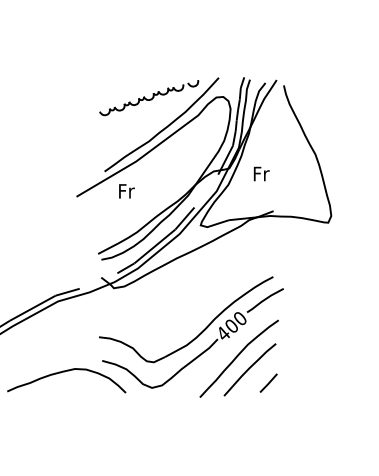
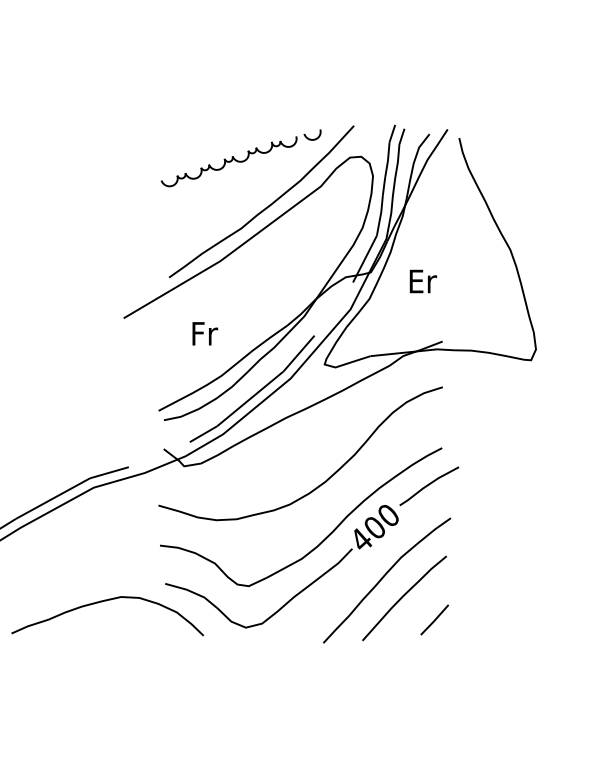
text: (261, 174) -> (423, 282), Fr -> Er
text: (126, 191) -> (204, 334), moved
curve: (199, 297) -> (322, 481), added

